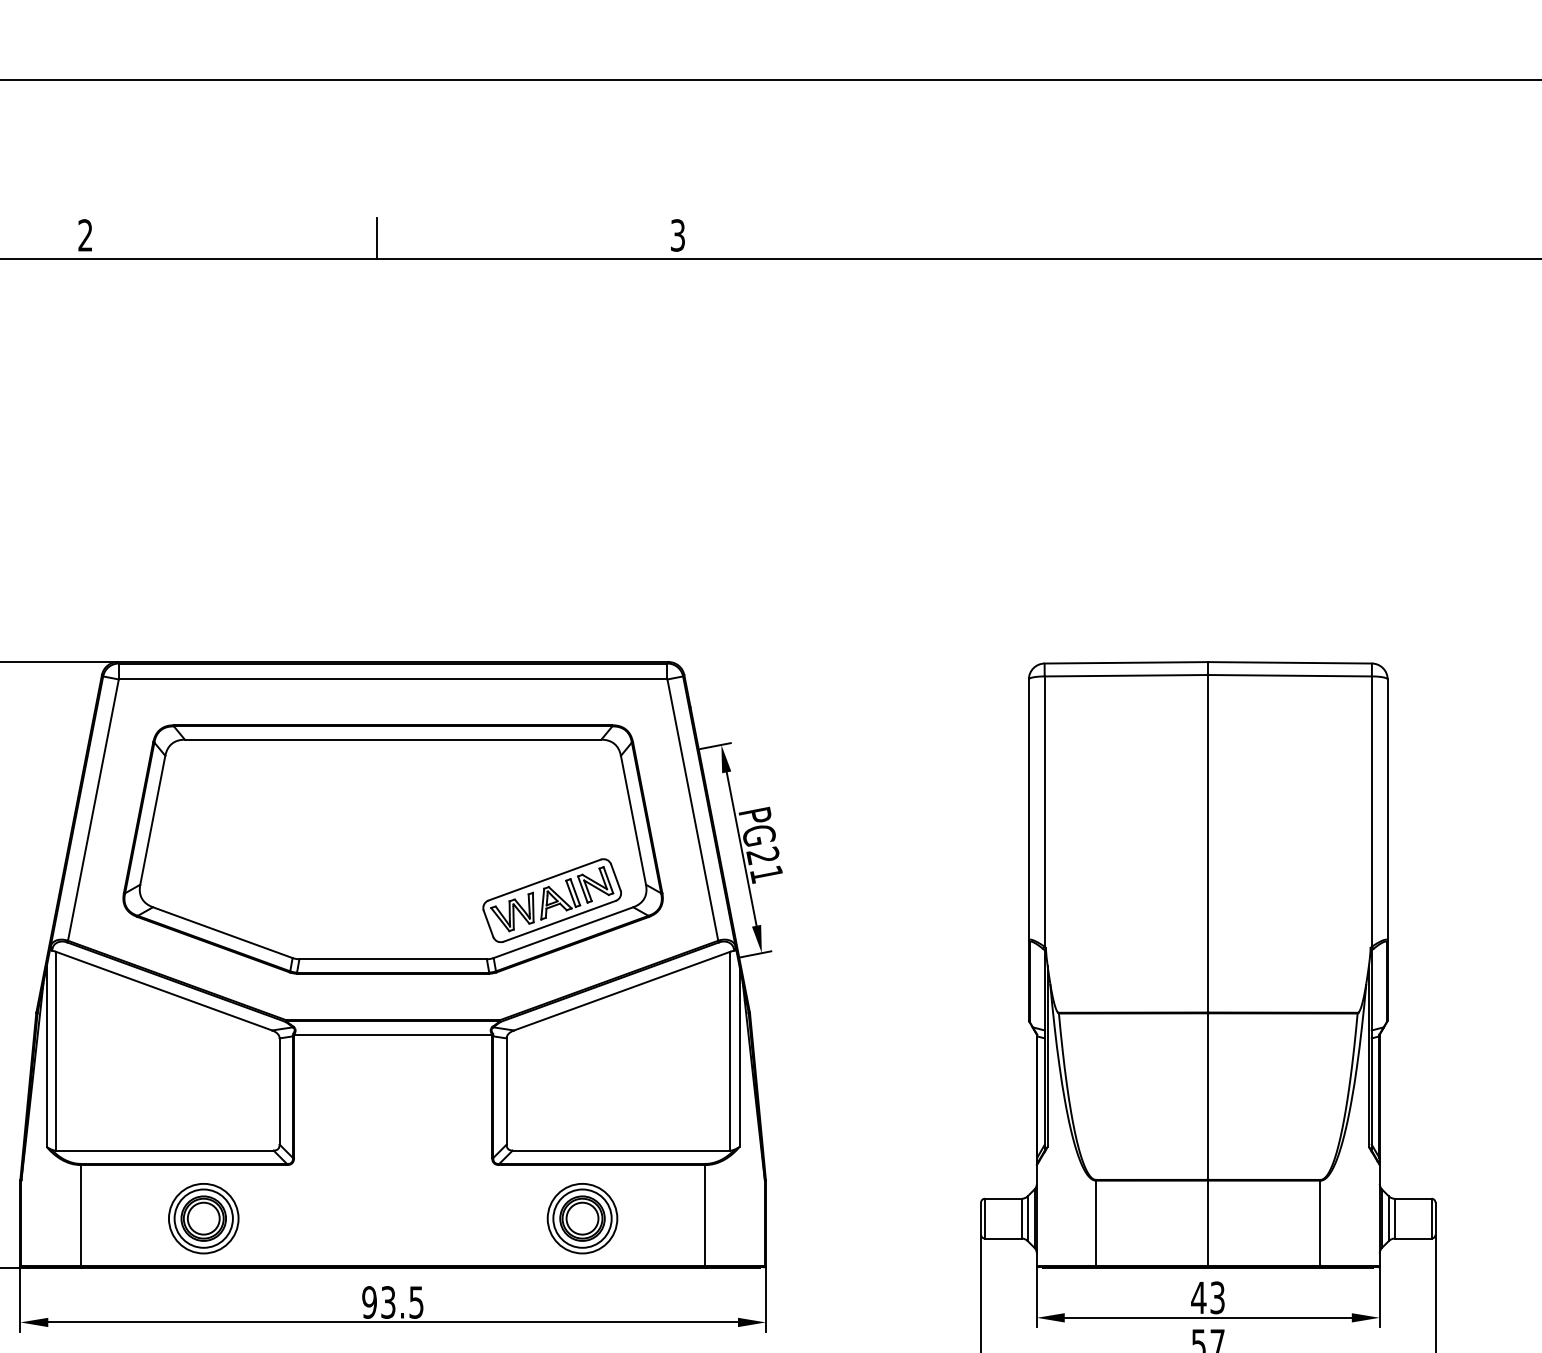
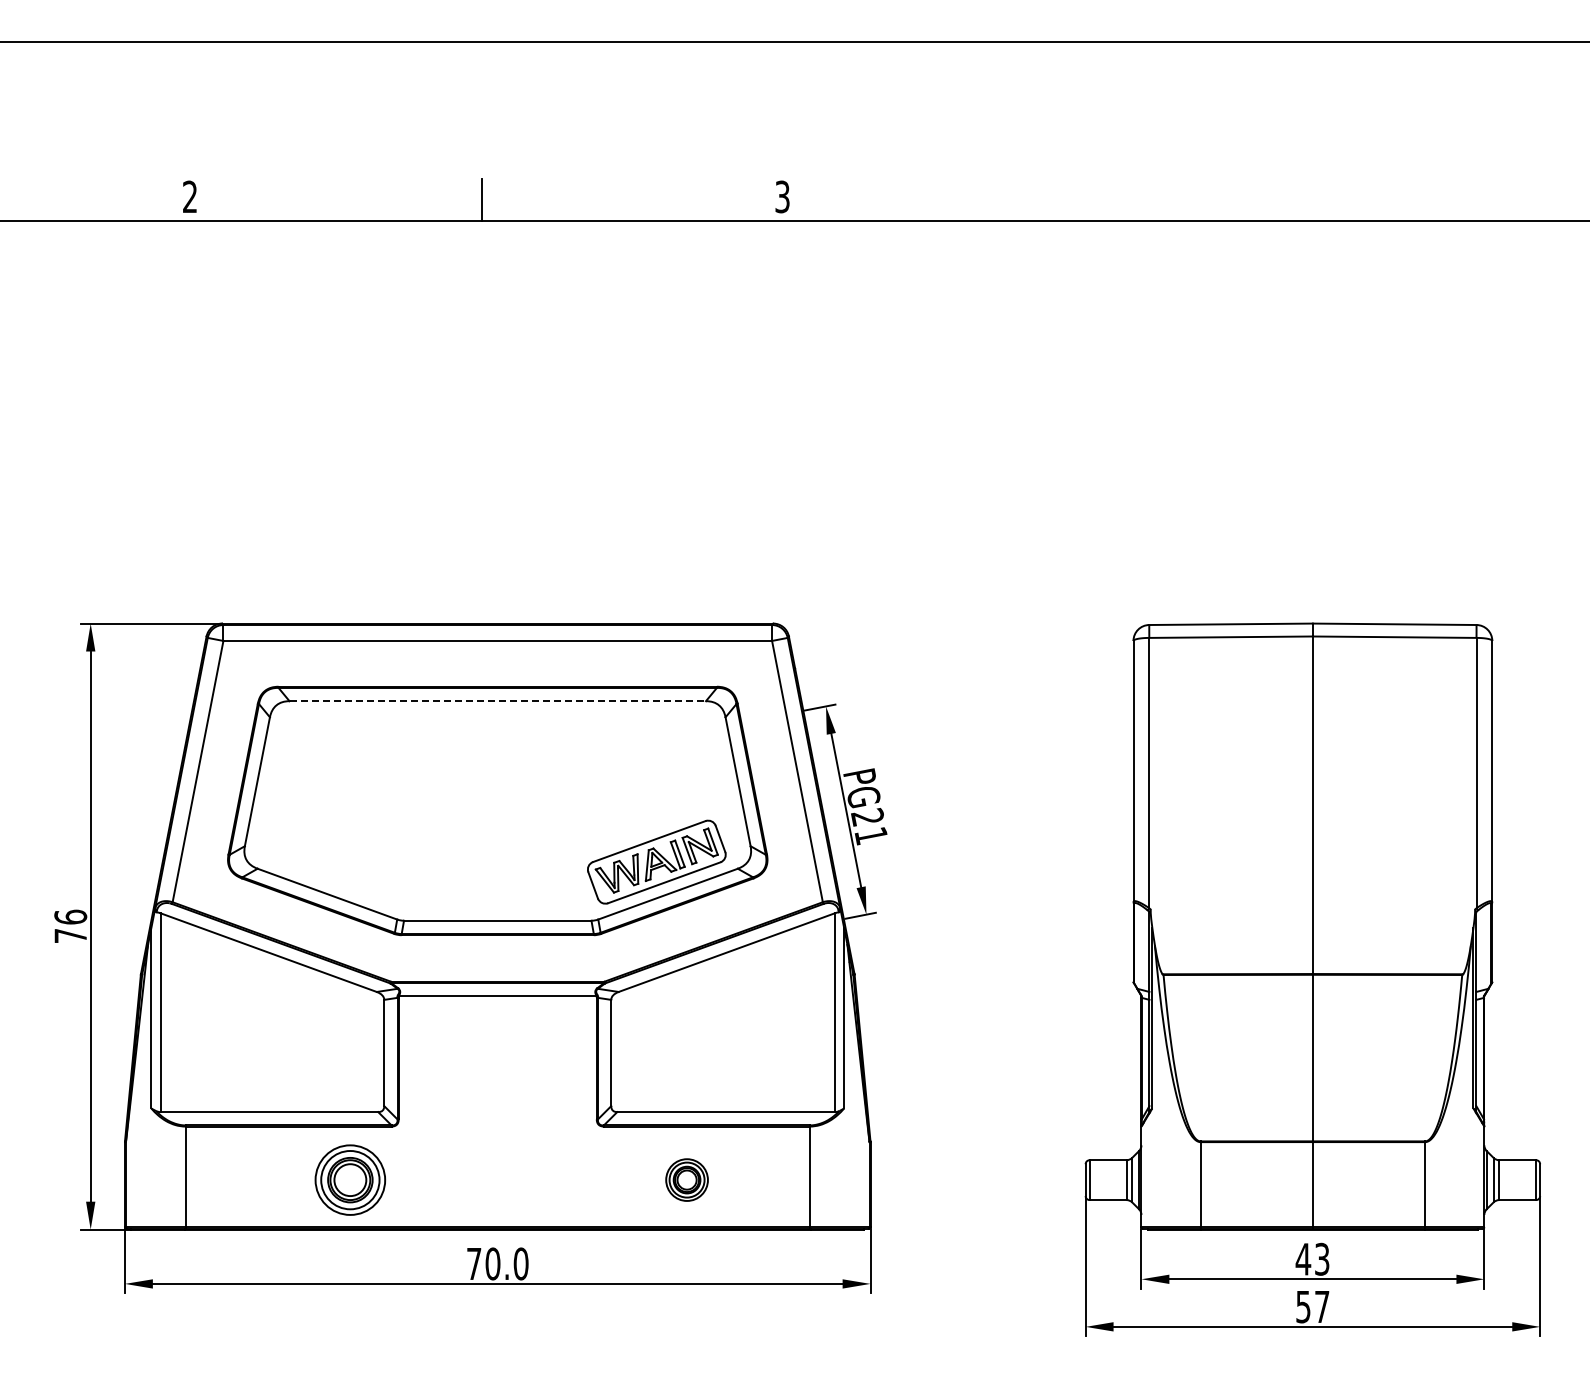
line: (393, 740) -> (498, 701), solid -> dashed
part: (203, 1218) -> (350, 1179), moved
part: (581, 1218) -> (686, 1179), size x0.6
text: (392, 1302) -> (497, 1263), 93.5 -> 70.0

